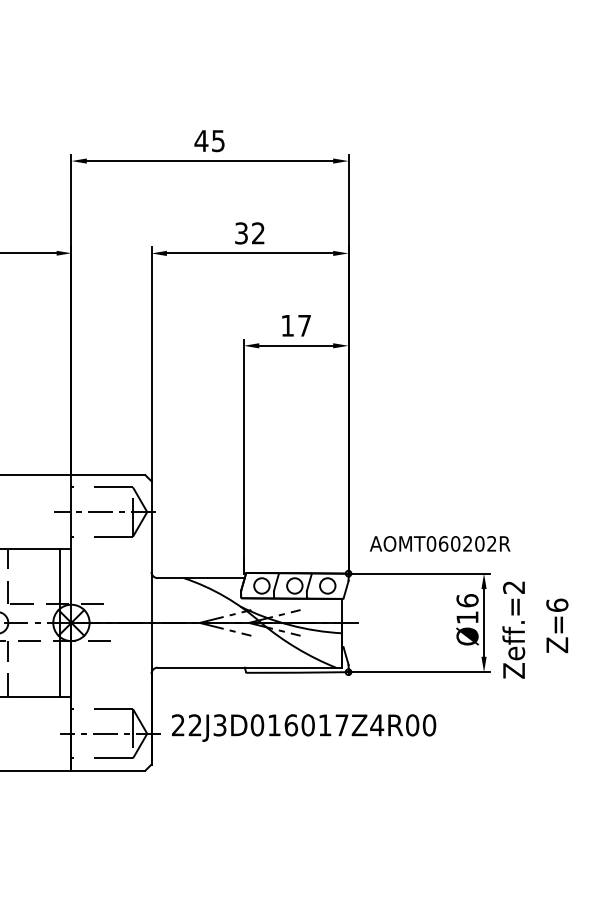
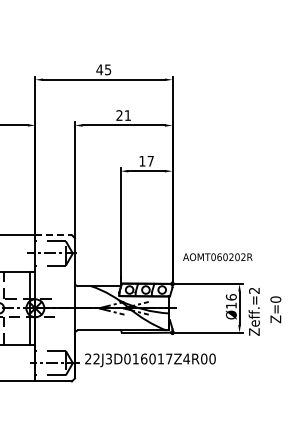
text: (249, 233) -> (123, 115), 32 -> 21
line: (110, 475) -> (54, 235), solid -> dashed
text: (439, 544) -> (217, 257), moved
text: (556, 605) -> (275, 299), Z=6 -> Z=0

